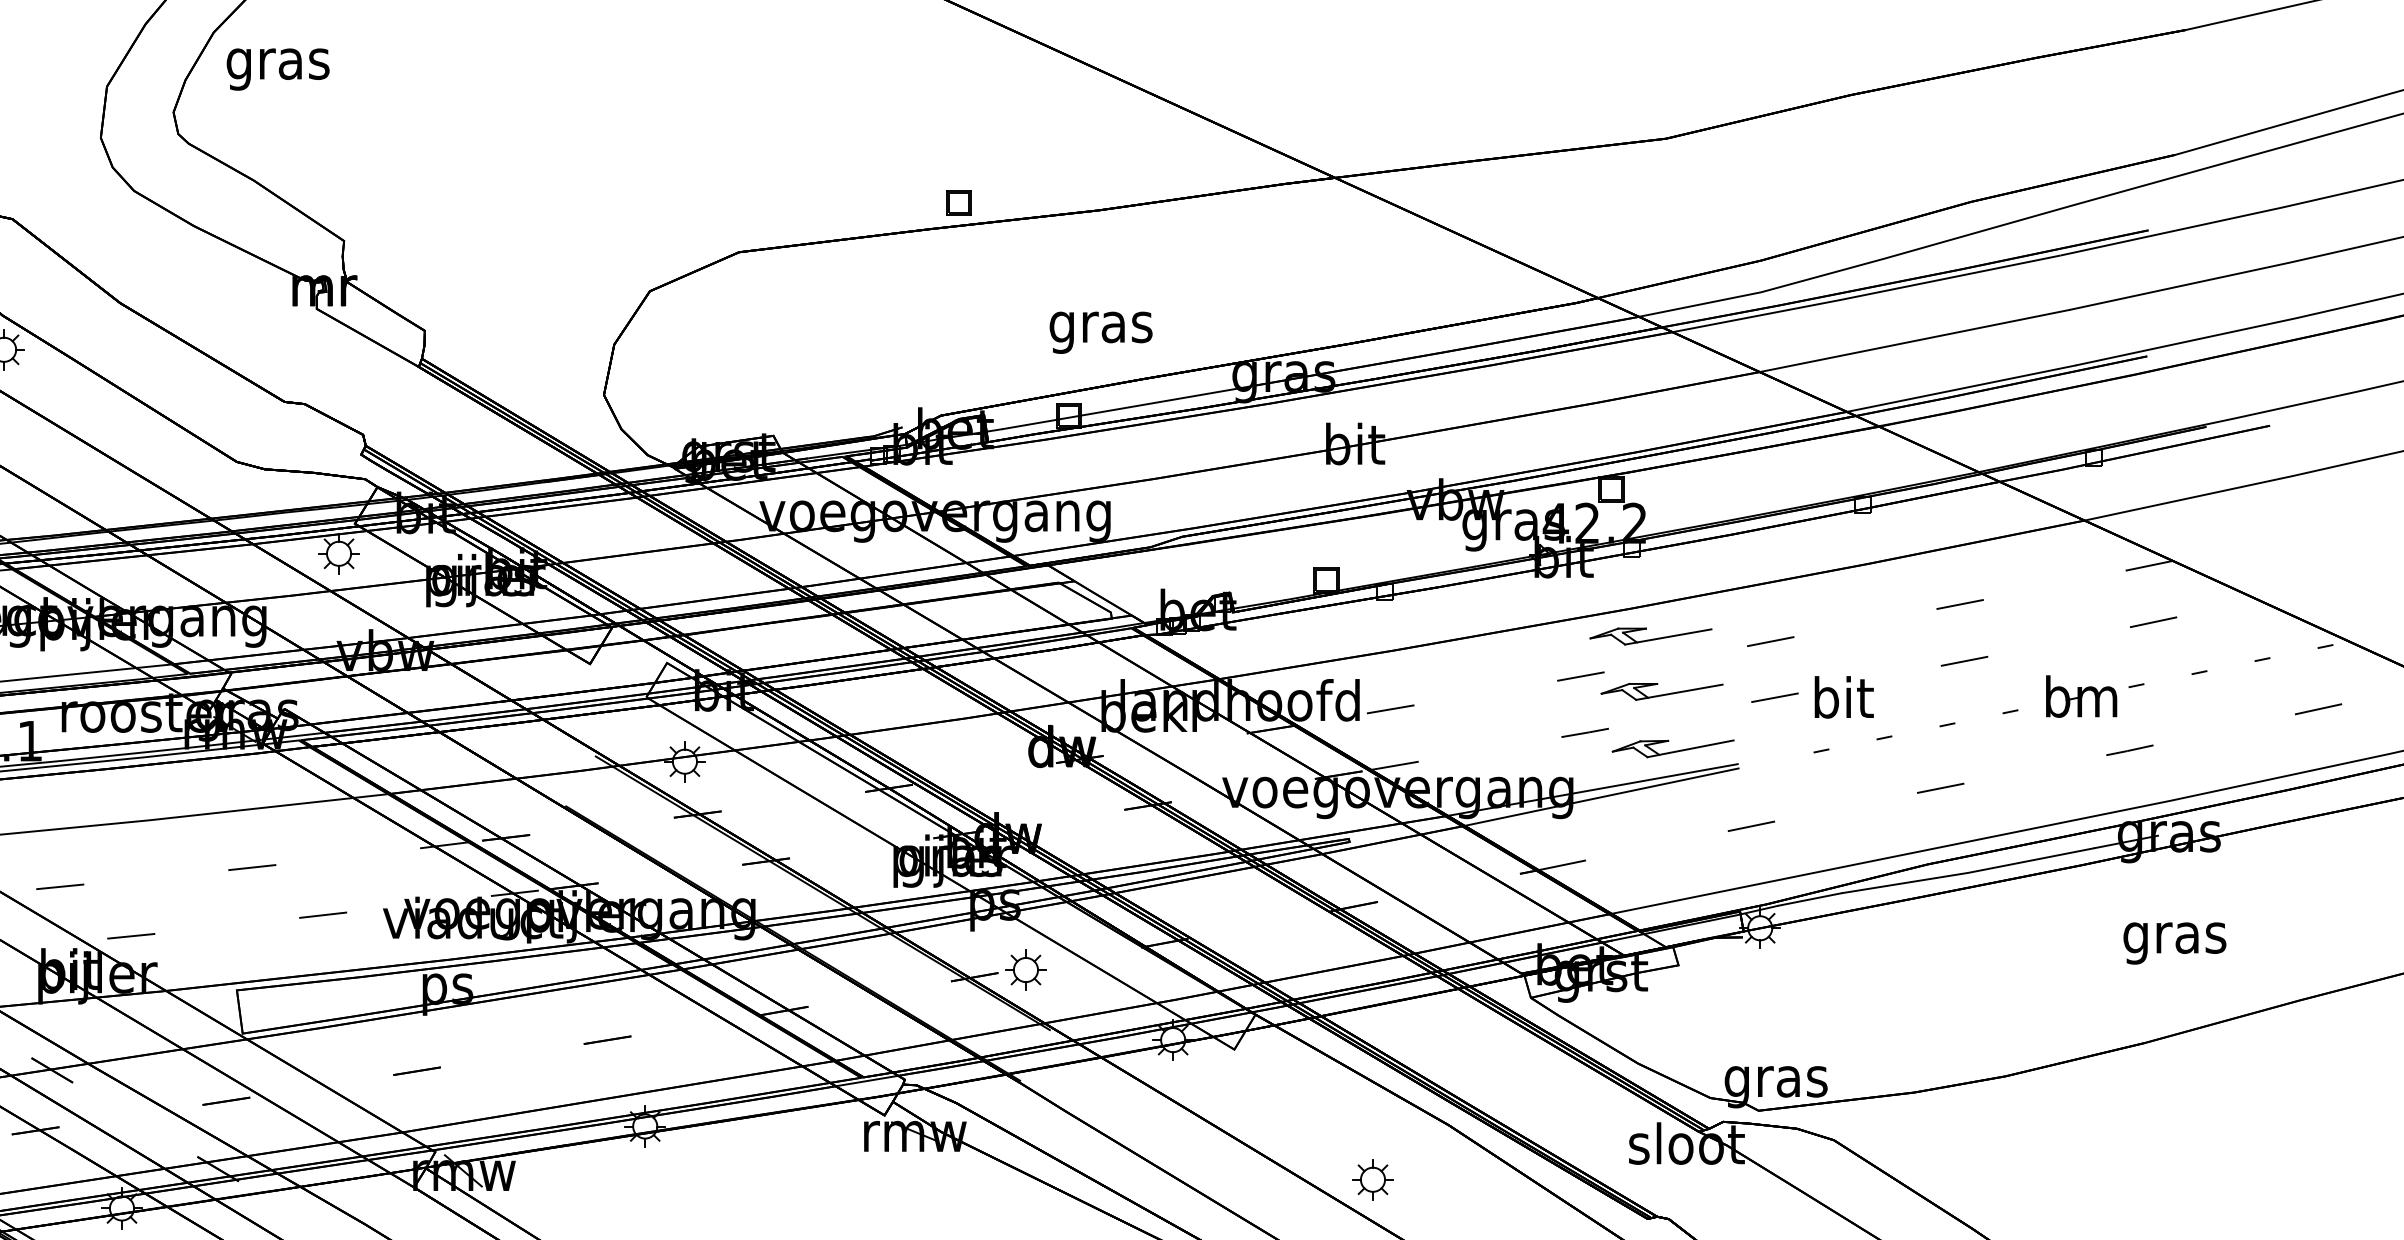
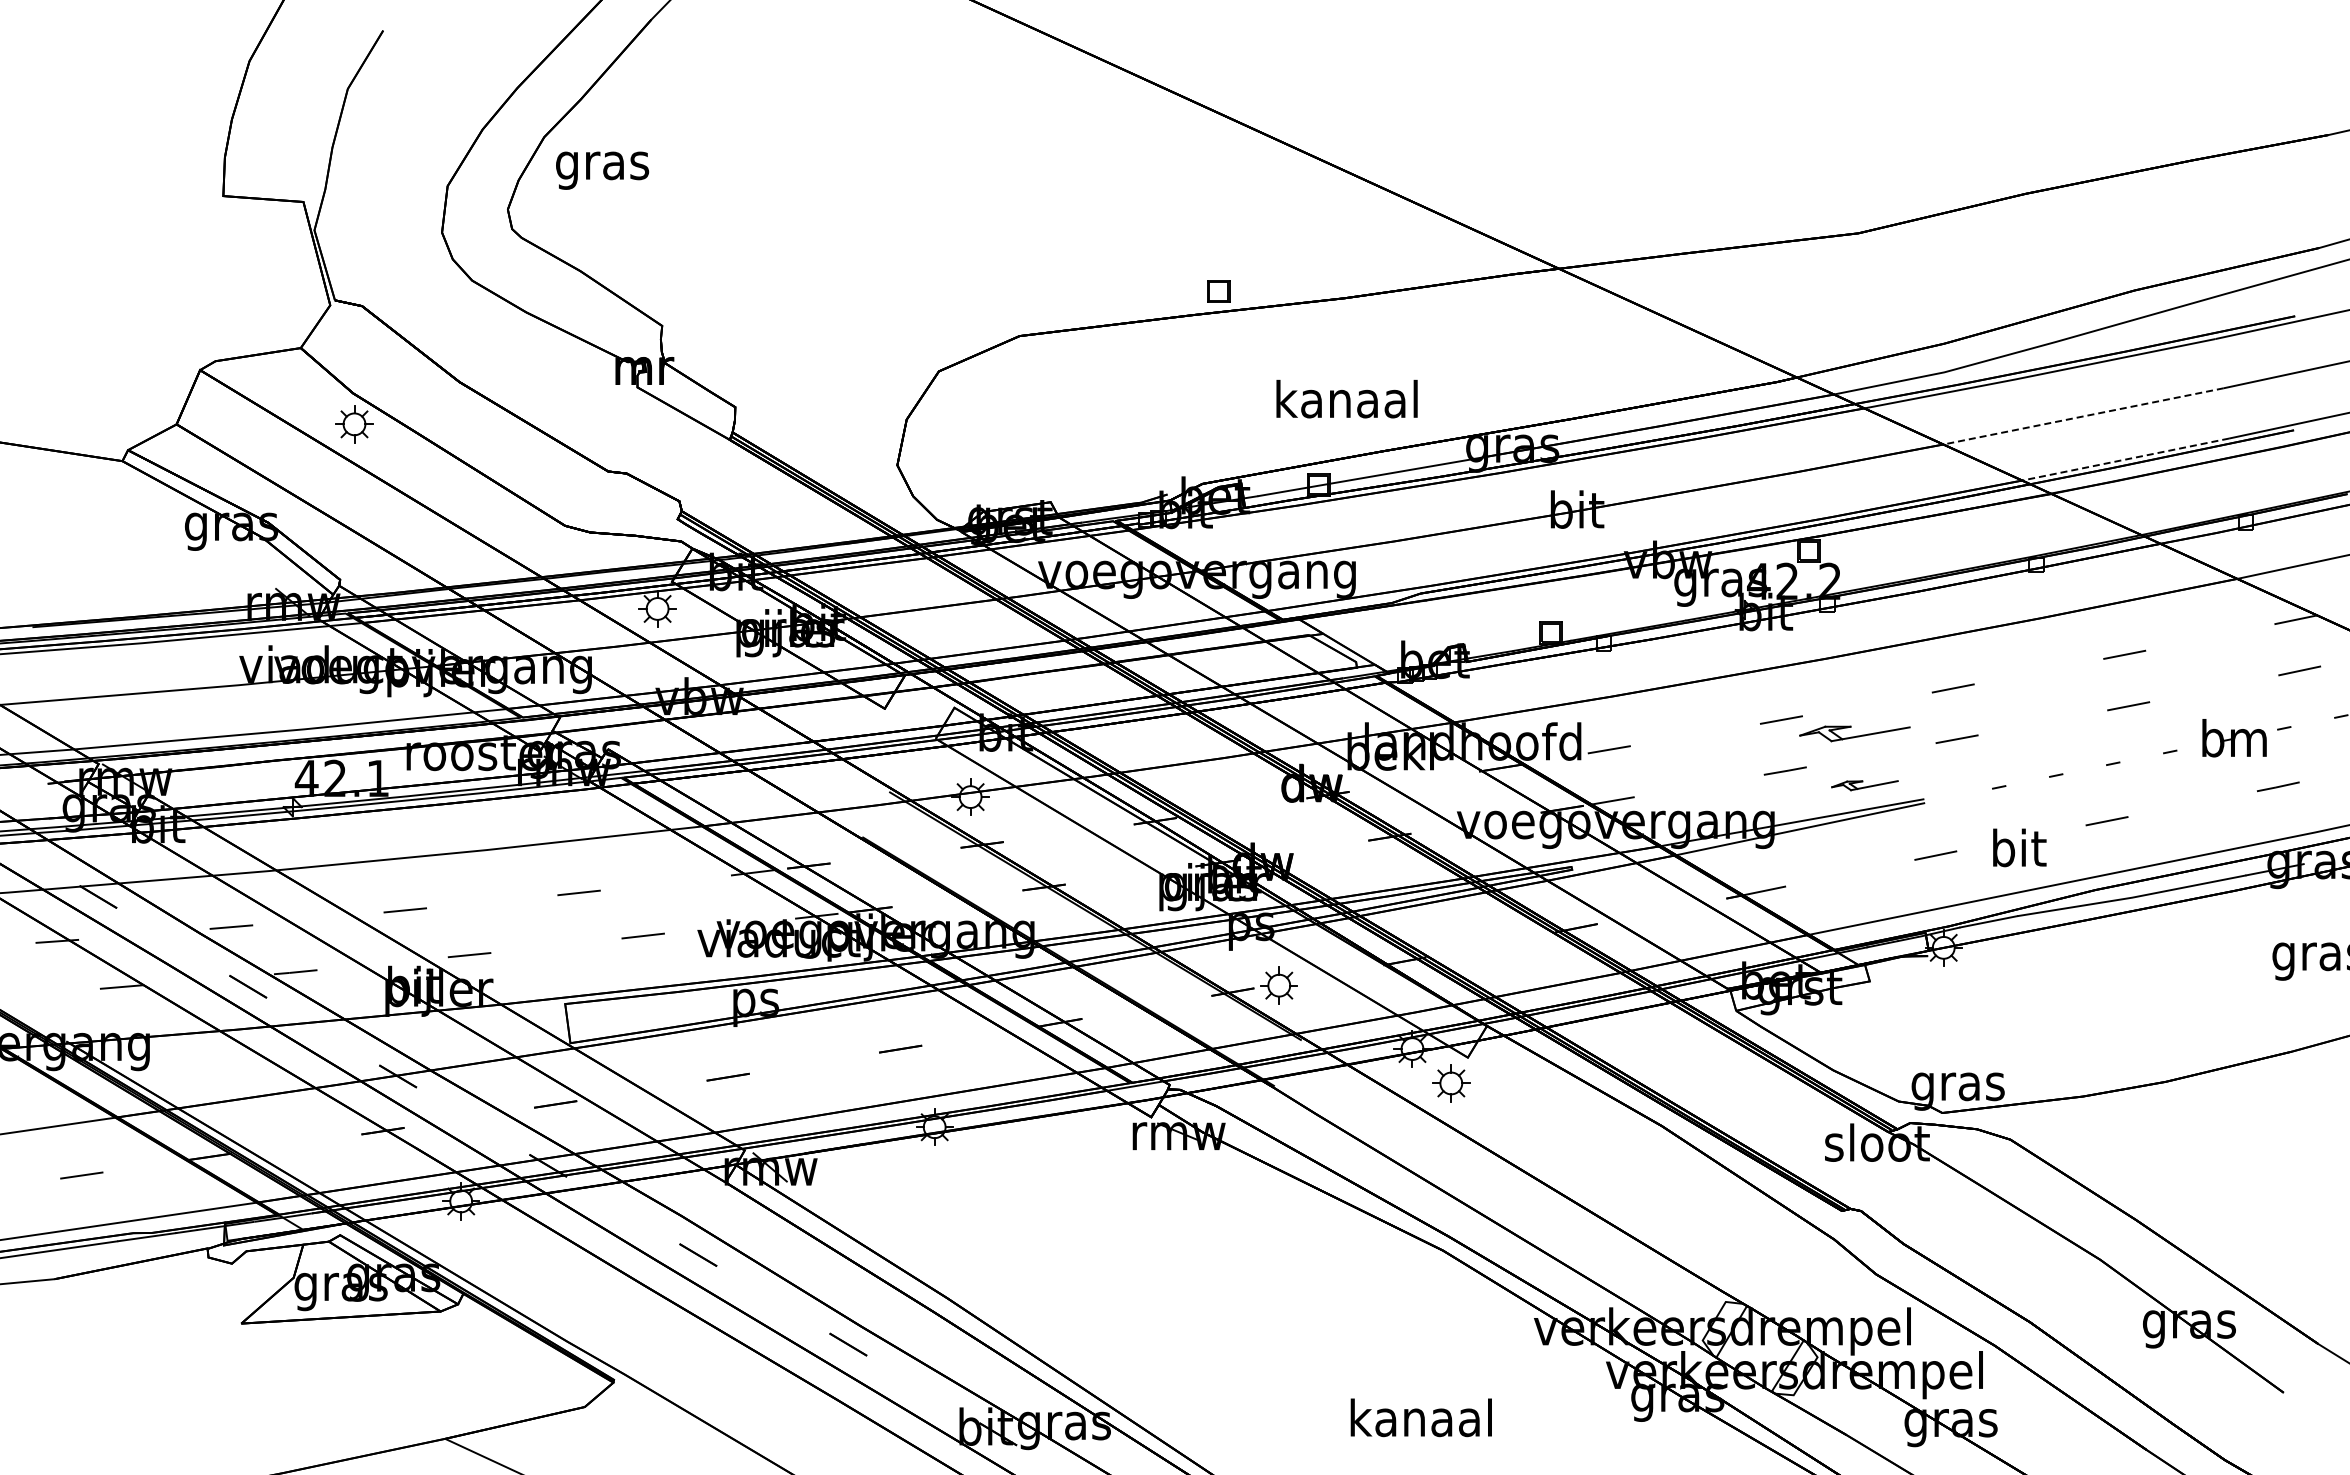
text: (1100, 326) -> (1346, 403), gras -> kanaal
line: (1914, 341) -> (2083, 416), solid -> dashed
line: (1961, 388) -> (2125, 459), solid -> dashed
part: (1650, 636) -> (1844, 683), removed
text: (1843, 696) -> (2019, 847), moved
part: (1672, 748) -> (1864, 785), size x0.6
part: (1373, 1179) -> (1451, 1083), moved

